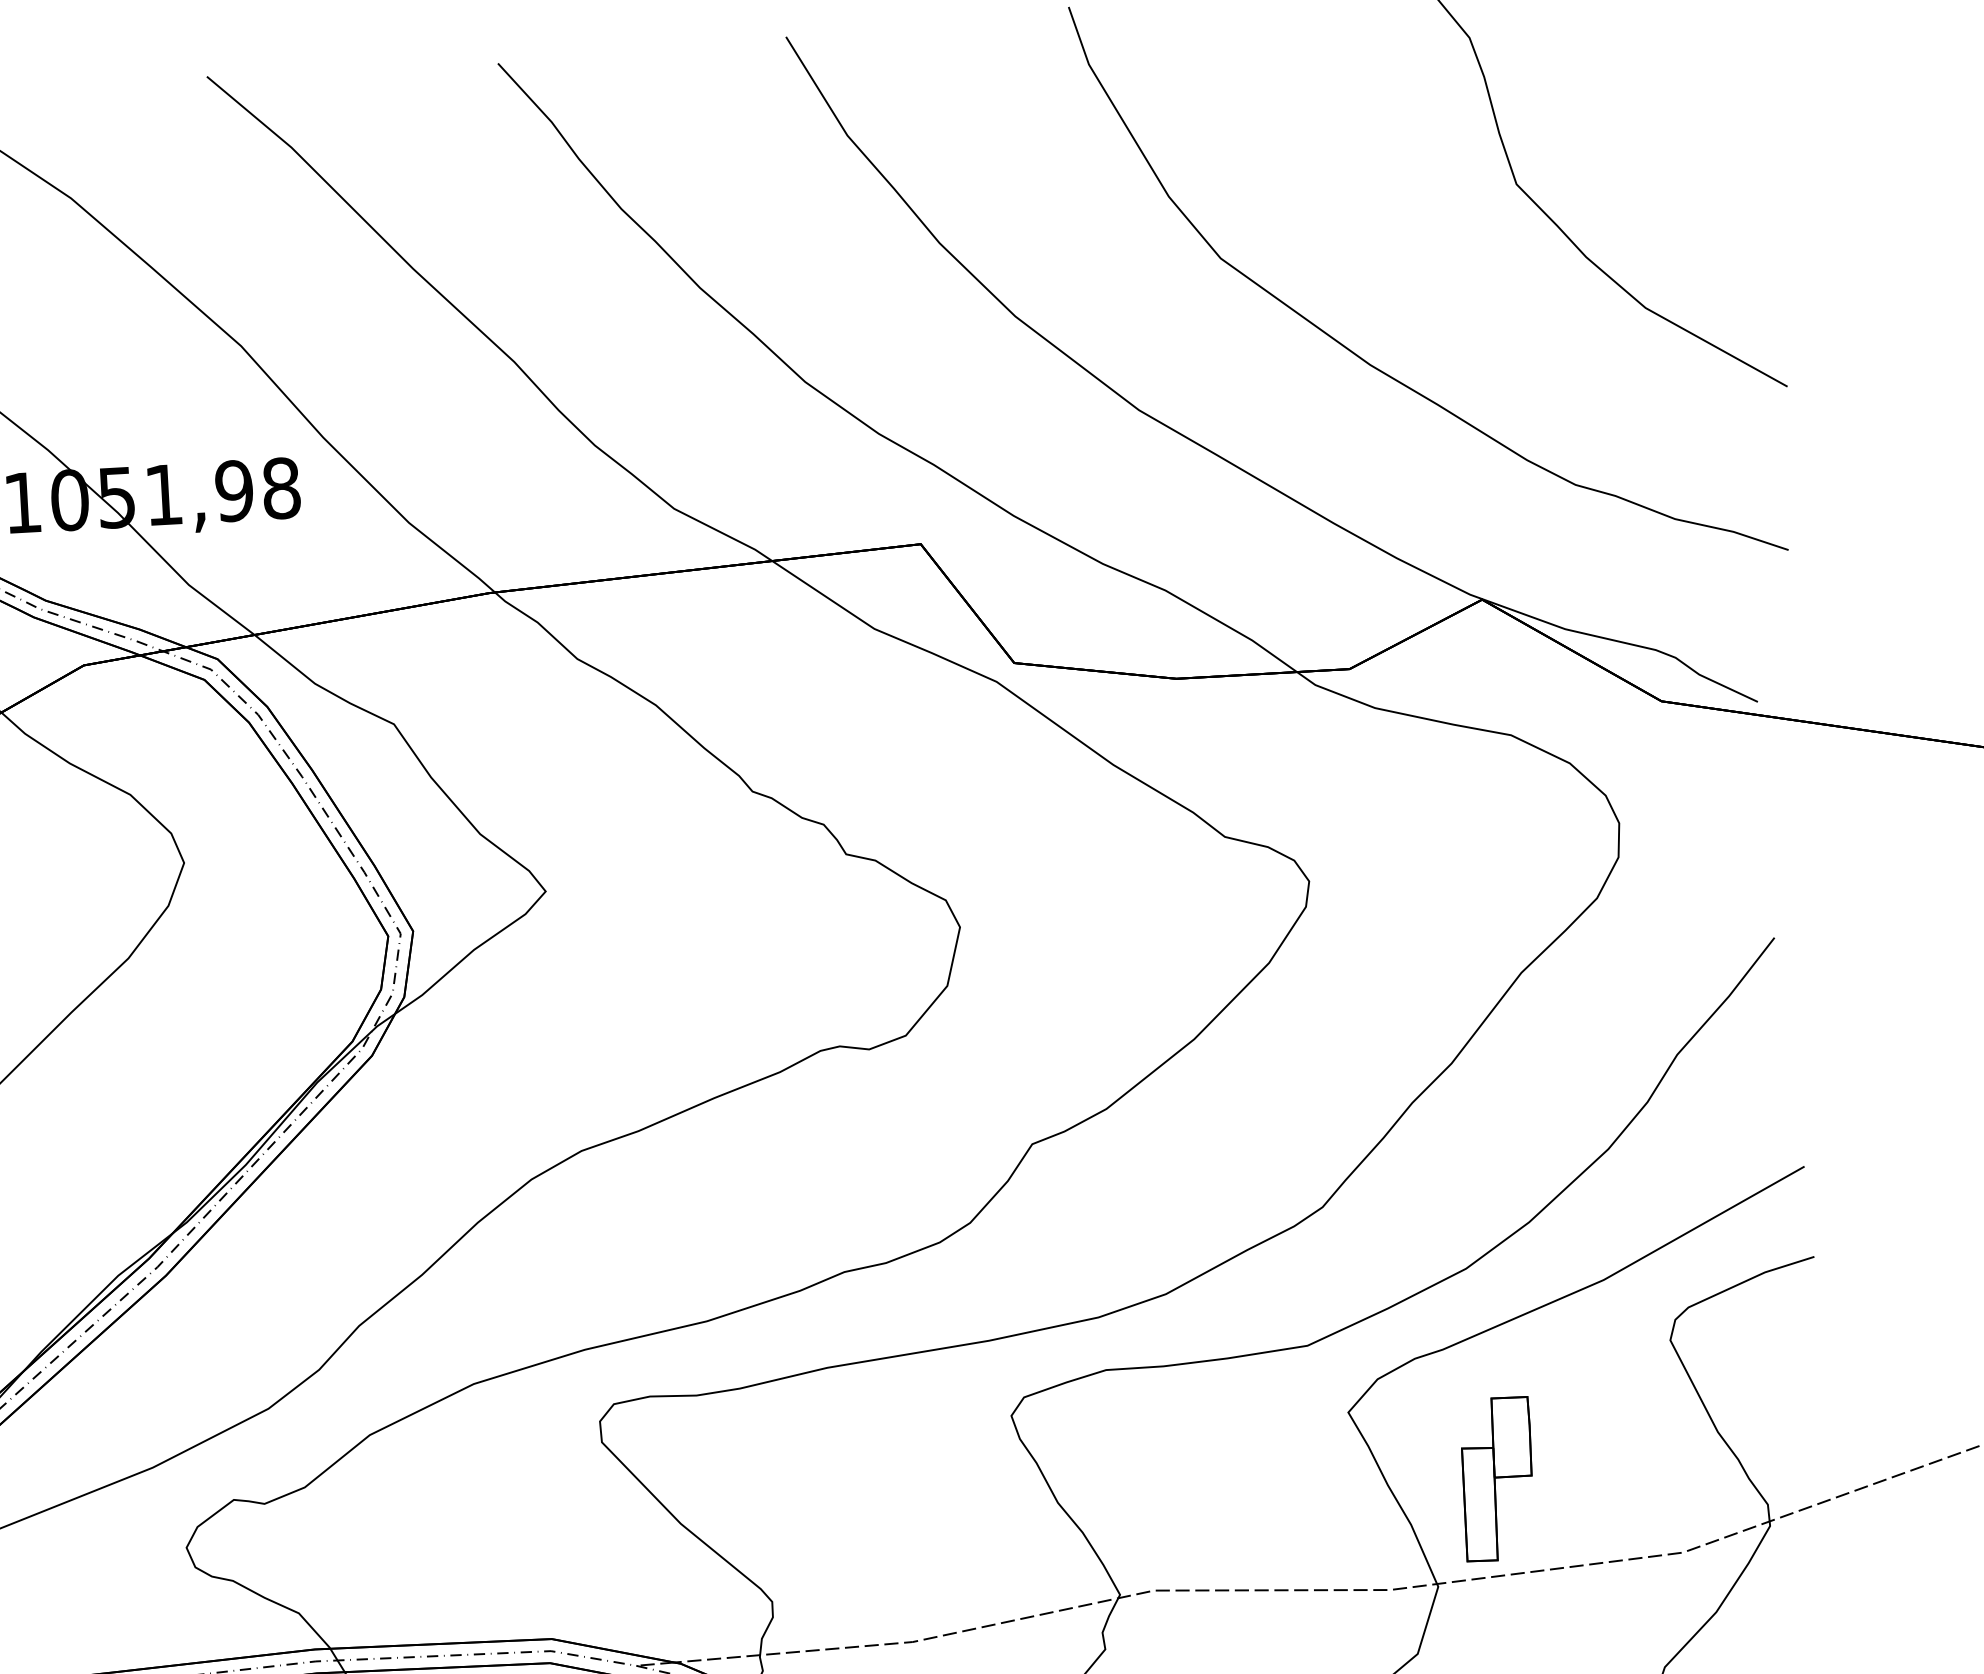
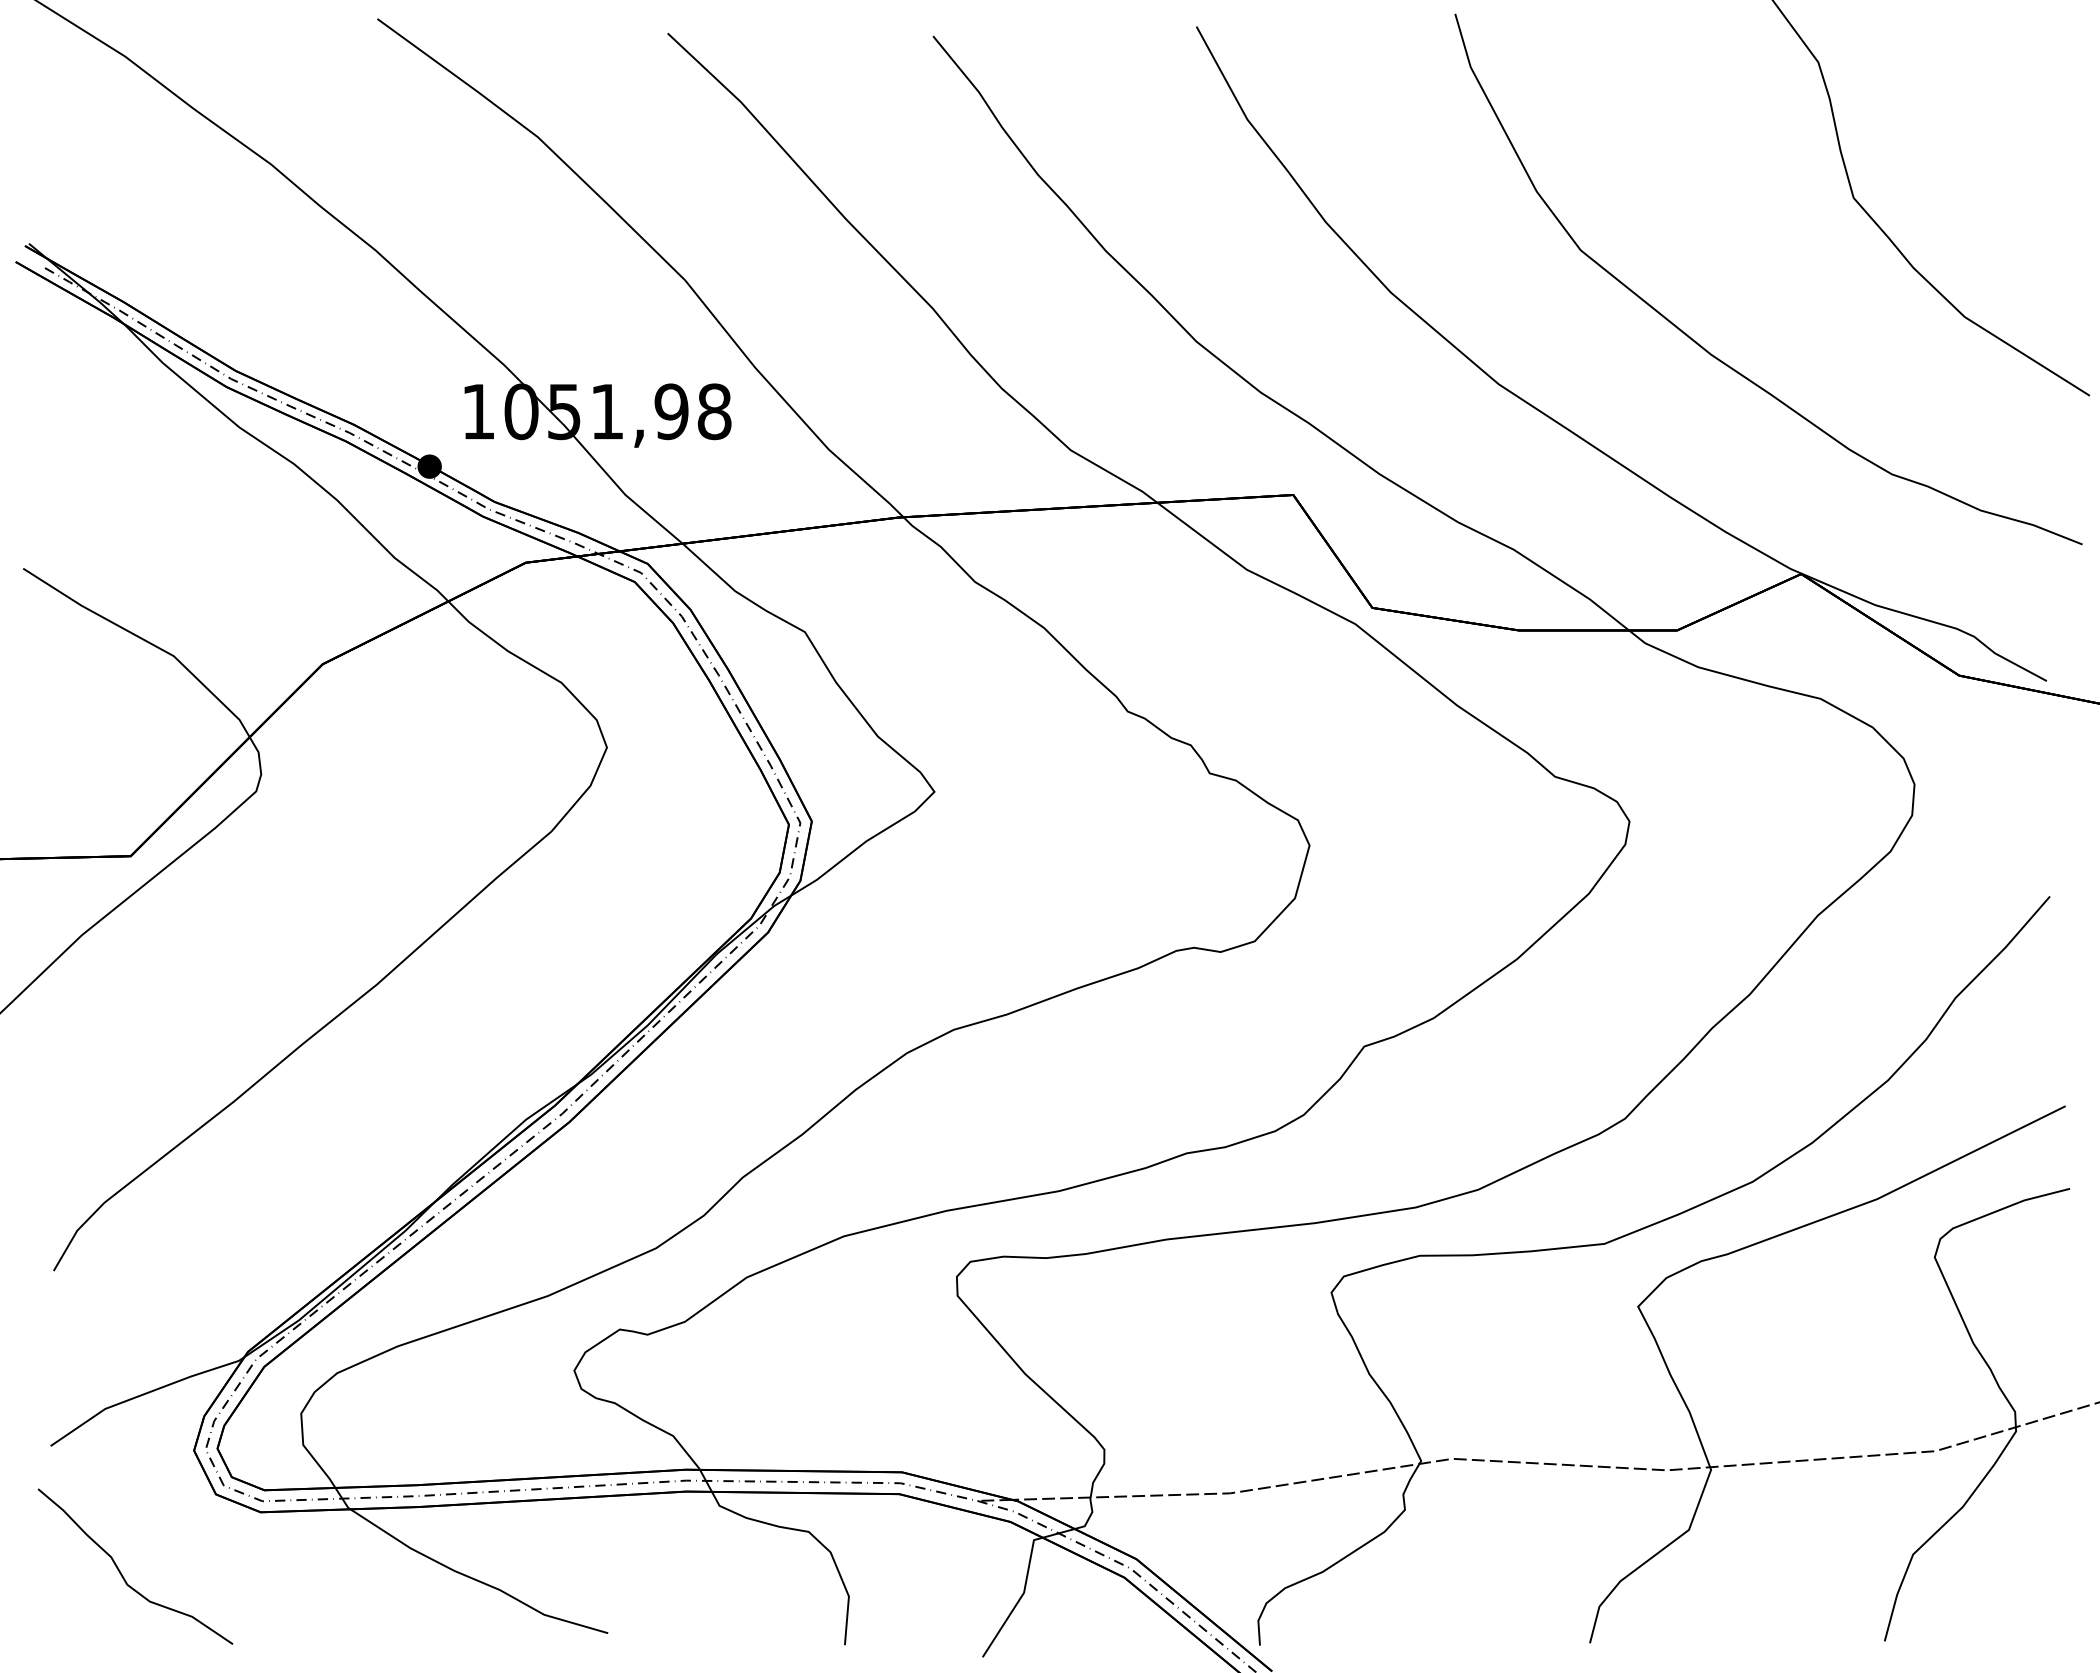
part: (1497, 1478) -> (1770, 1374), removed

